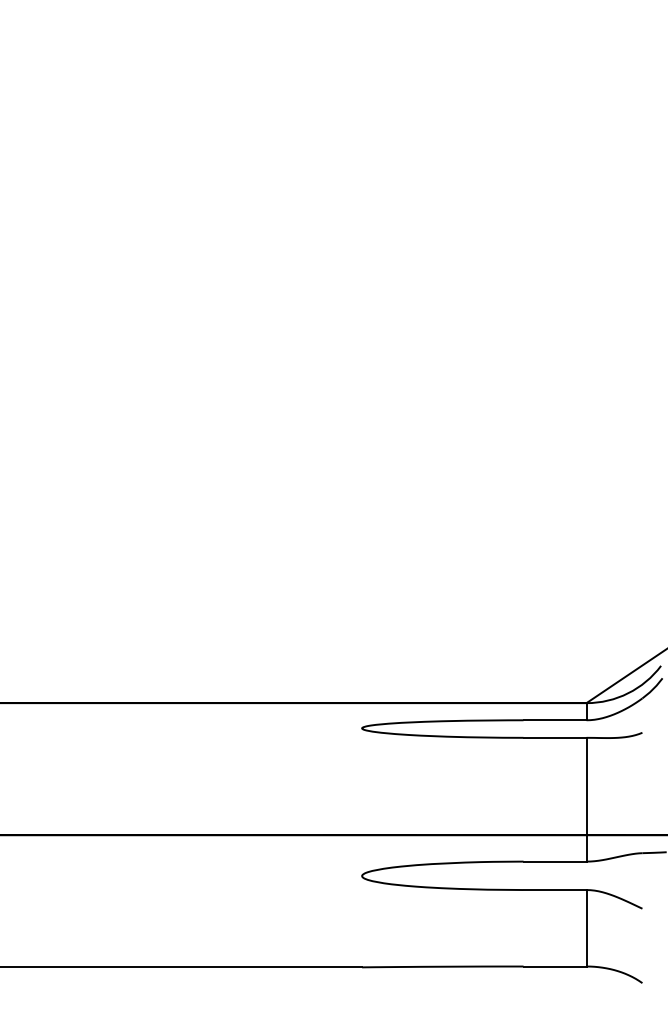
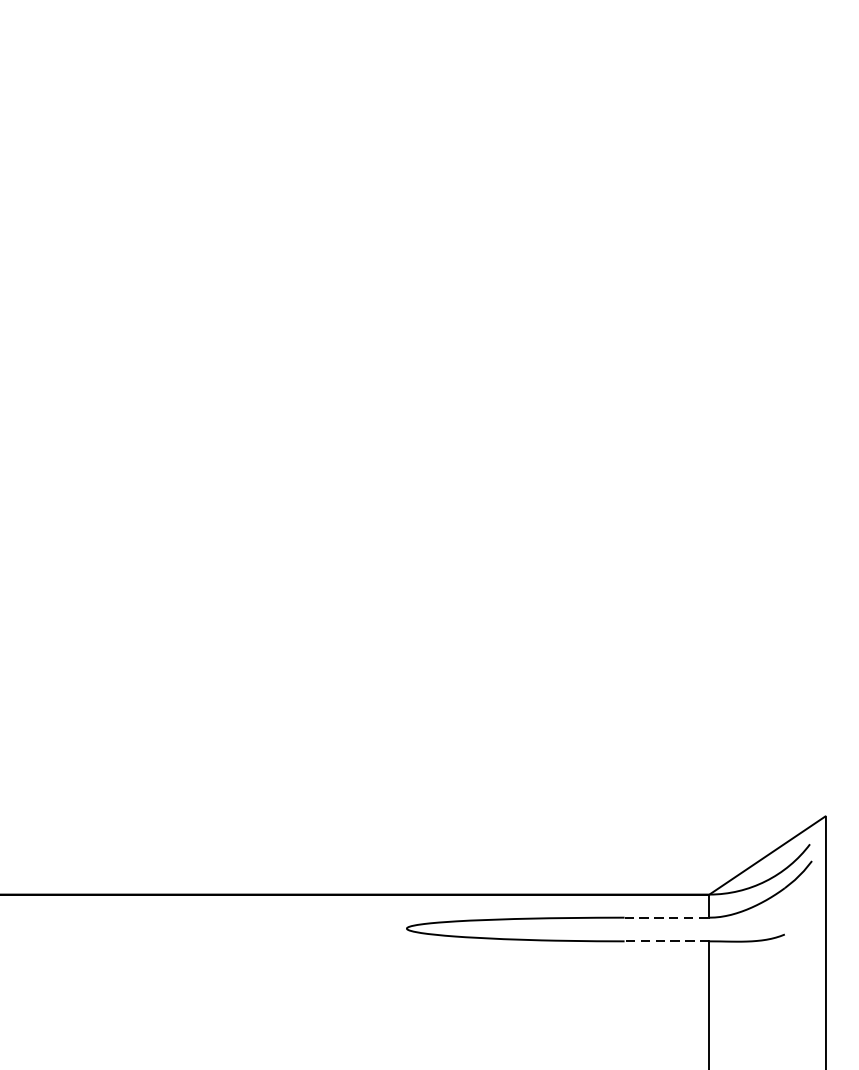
line: (555, 720) -> (667, 917), solid -> dashed
line: (554, 737) -> (666, 940), solid -> dashed

